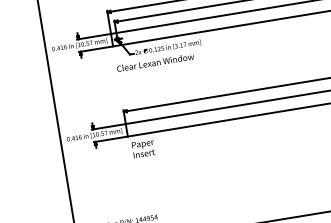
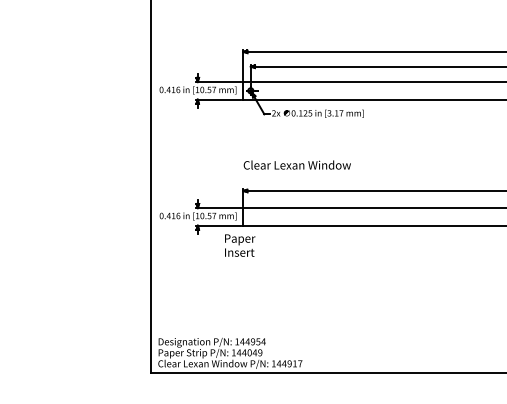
text: (154, 62) -> (296, 164), moved
text: (143, 148) -> (240, 245), moved

